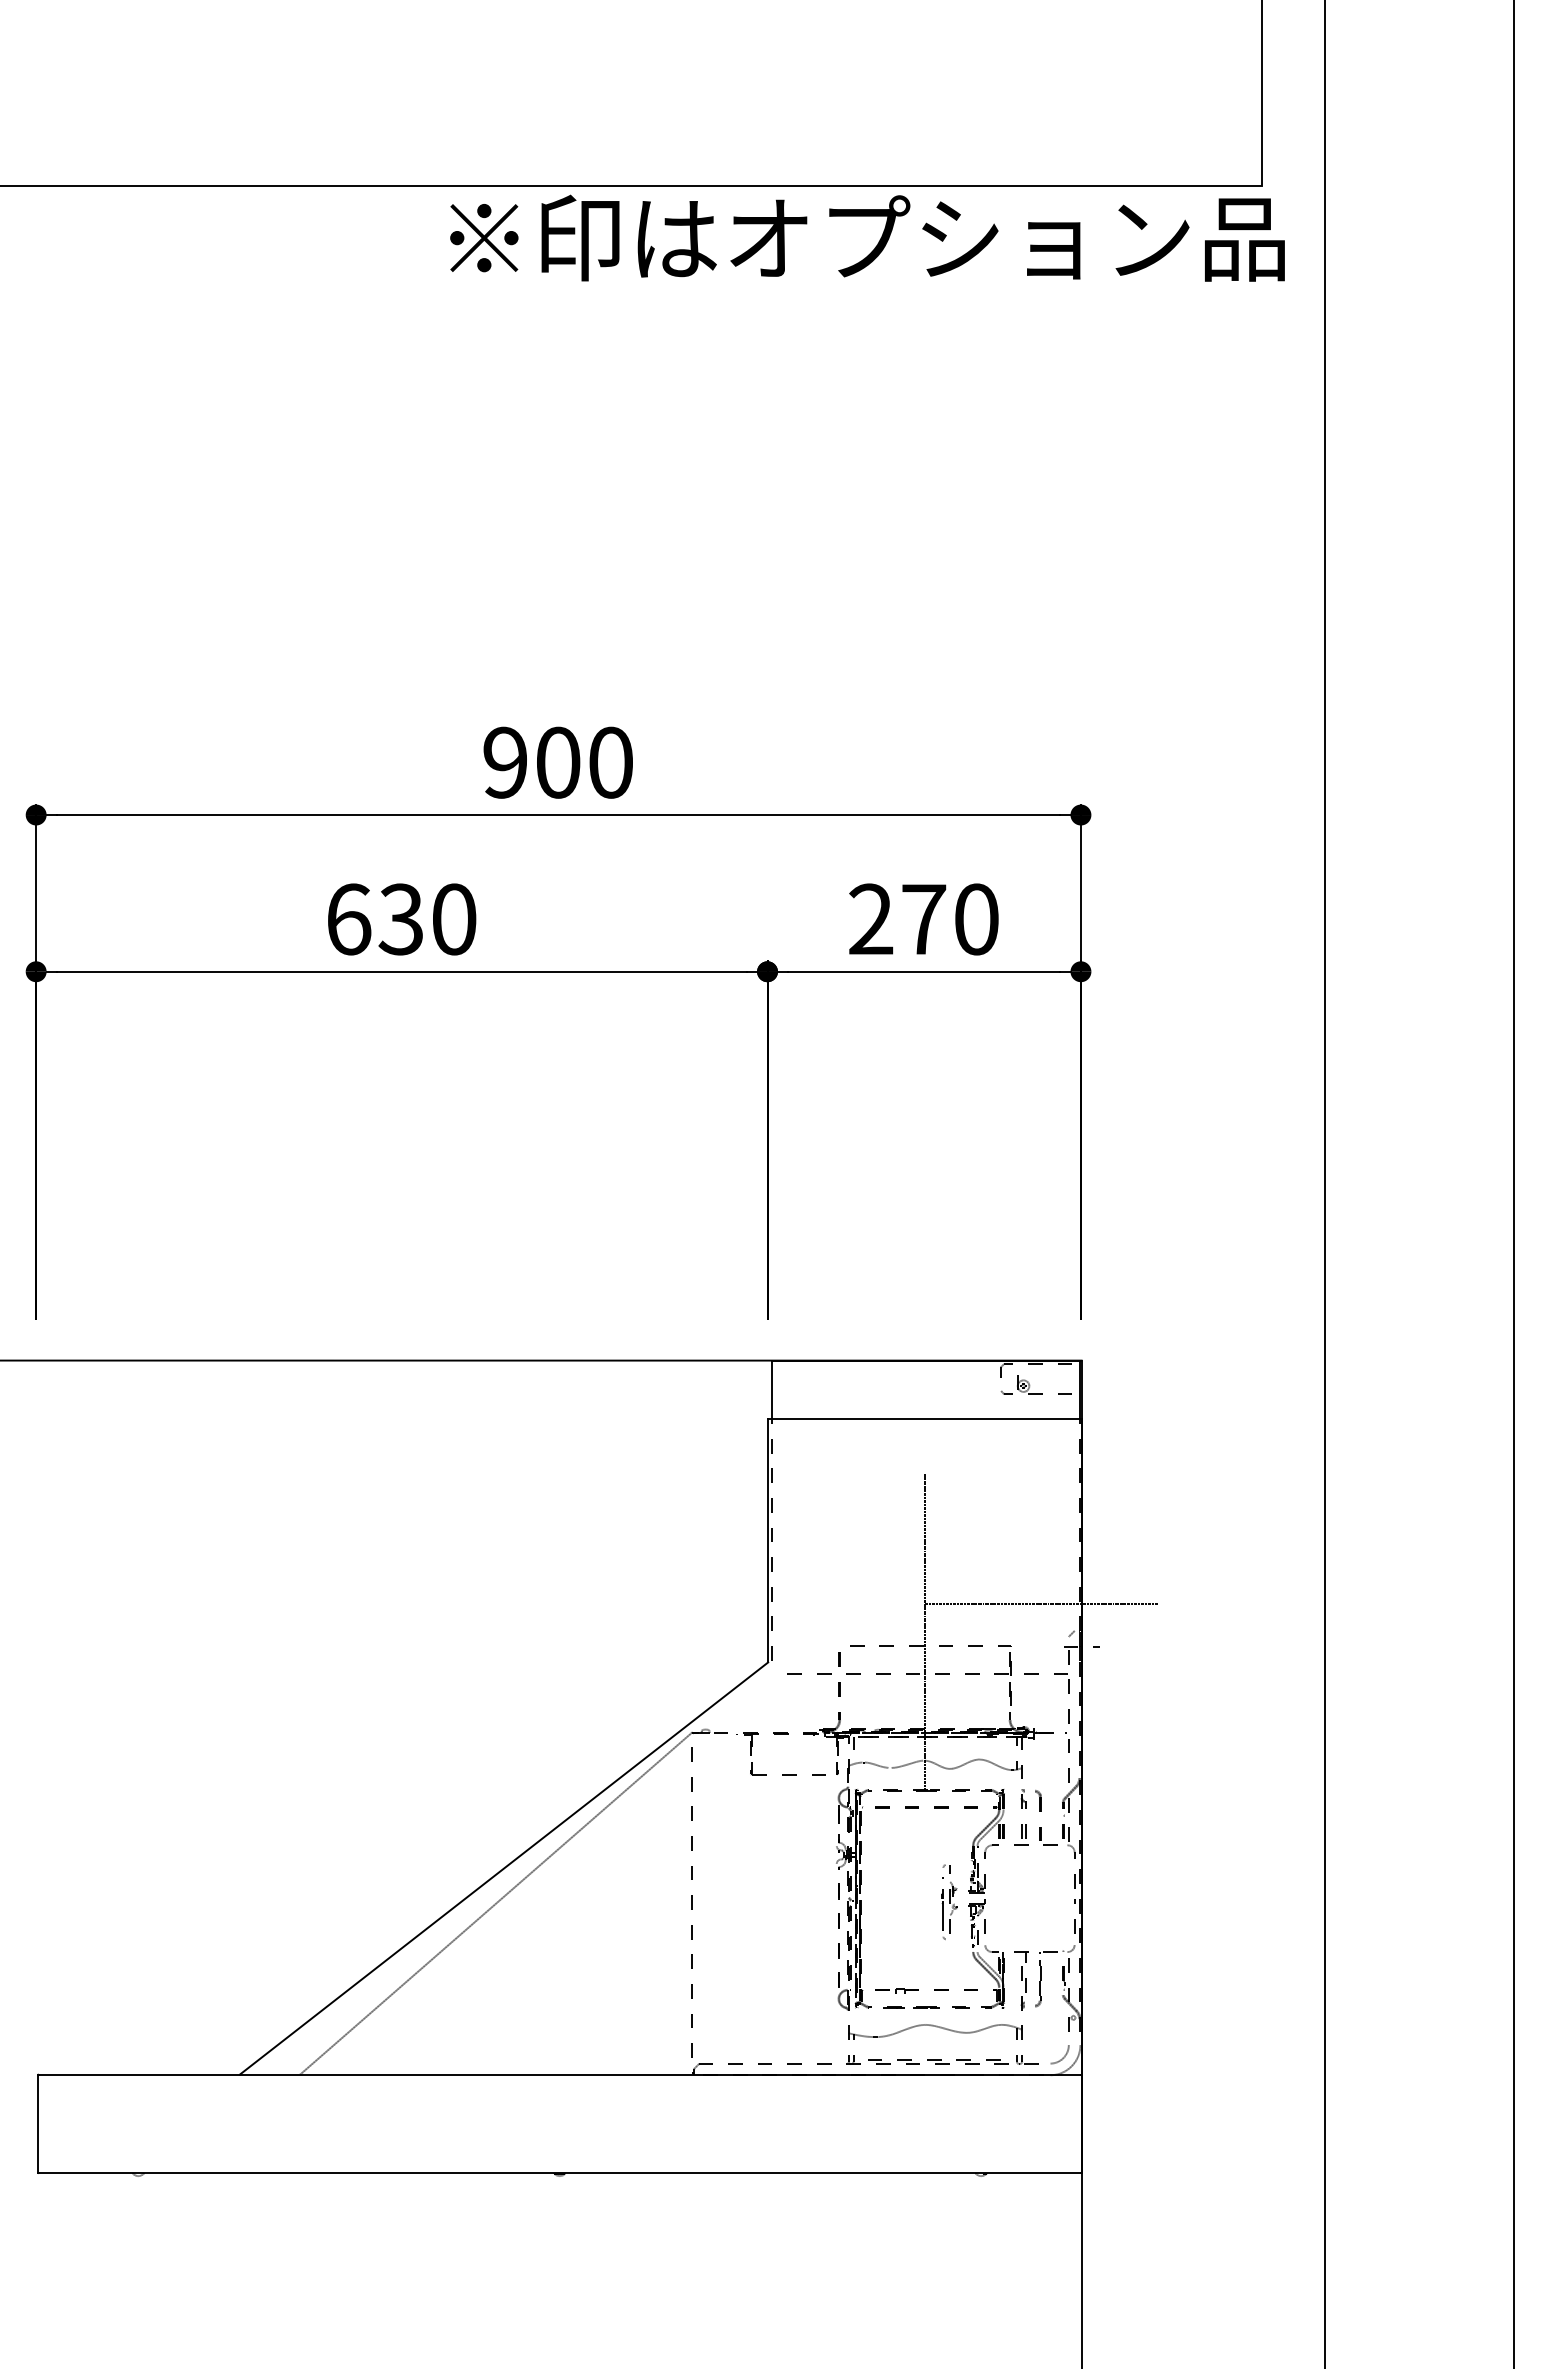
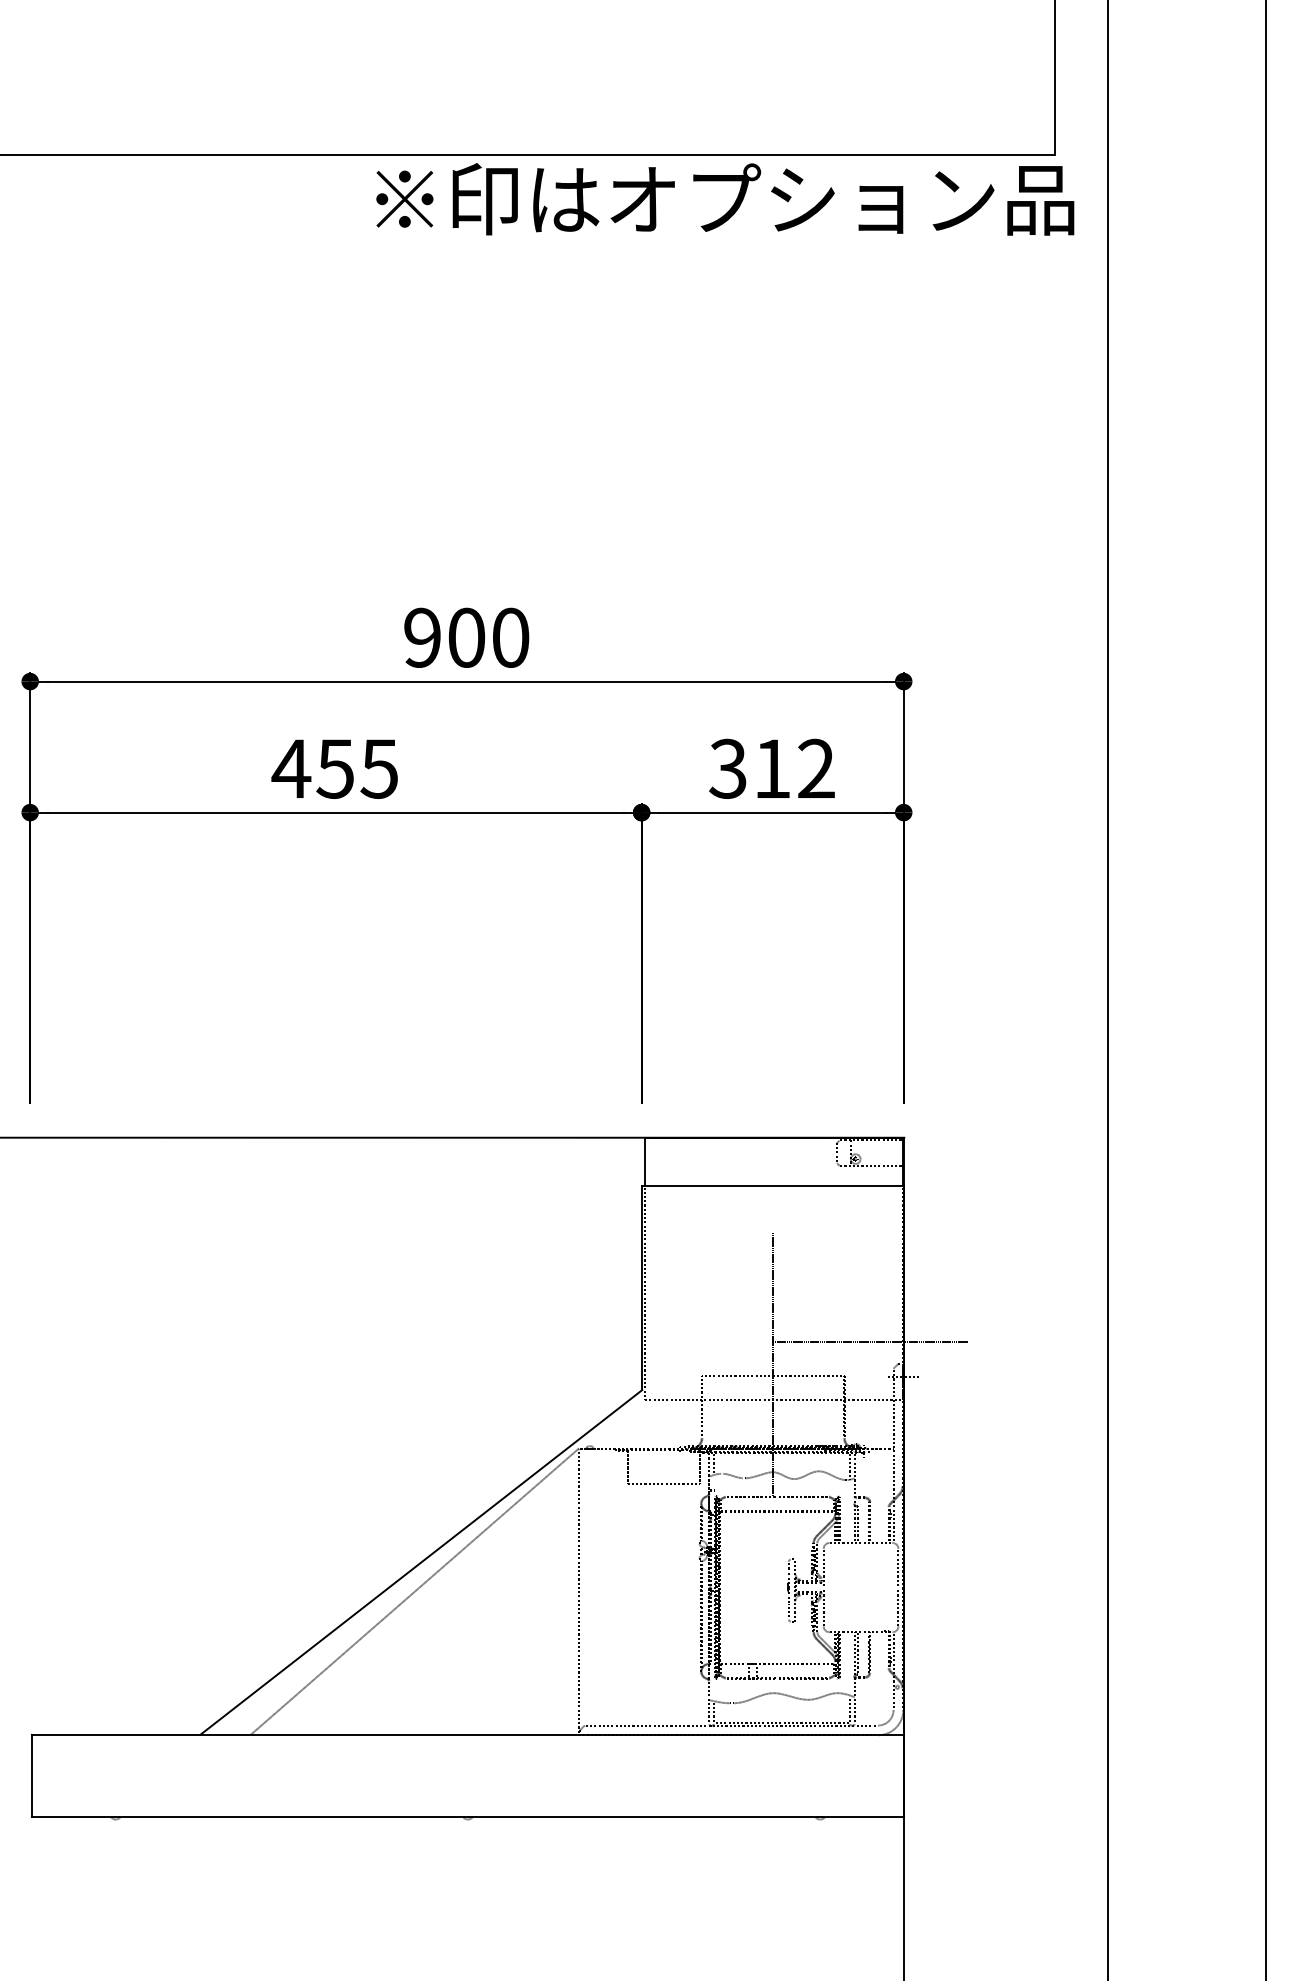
text: (400, 919) -> (334, 768), 630 -> 455
text: (923, 919) -> (772, 768), 270 -> 312

